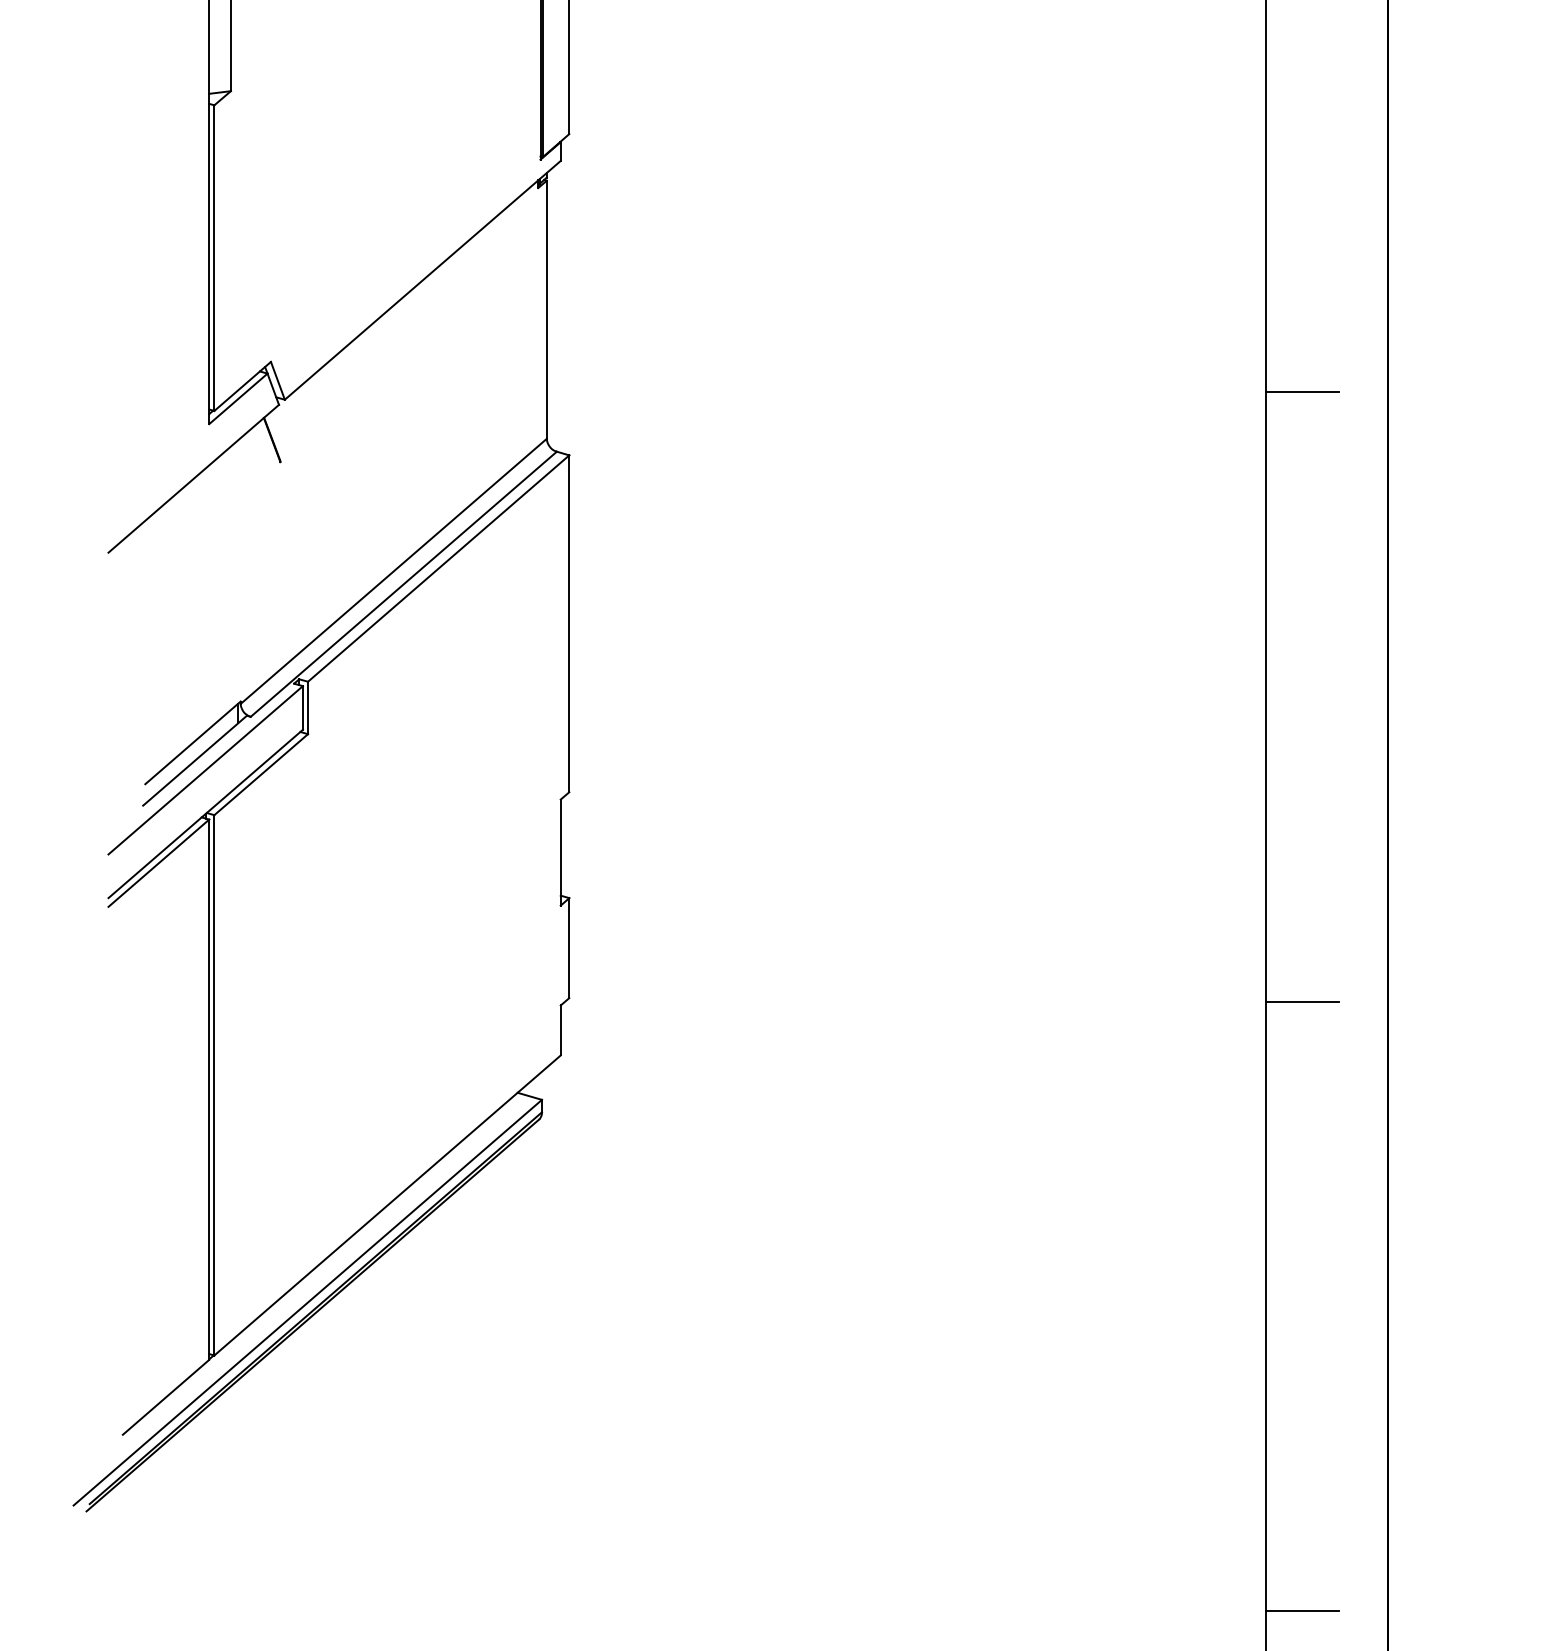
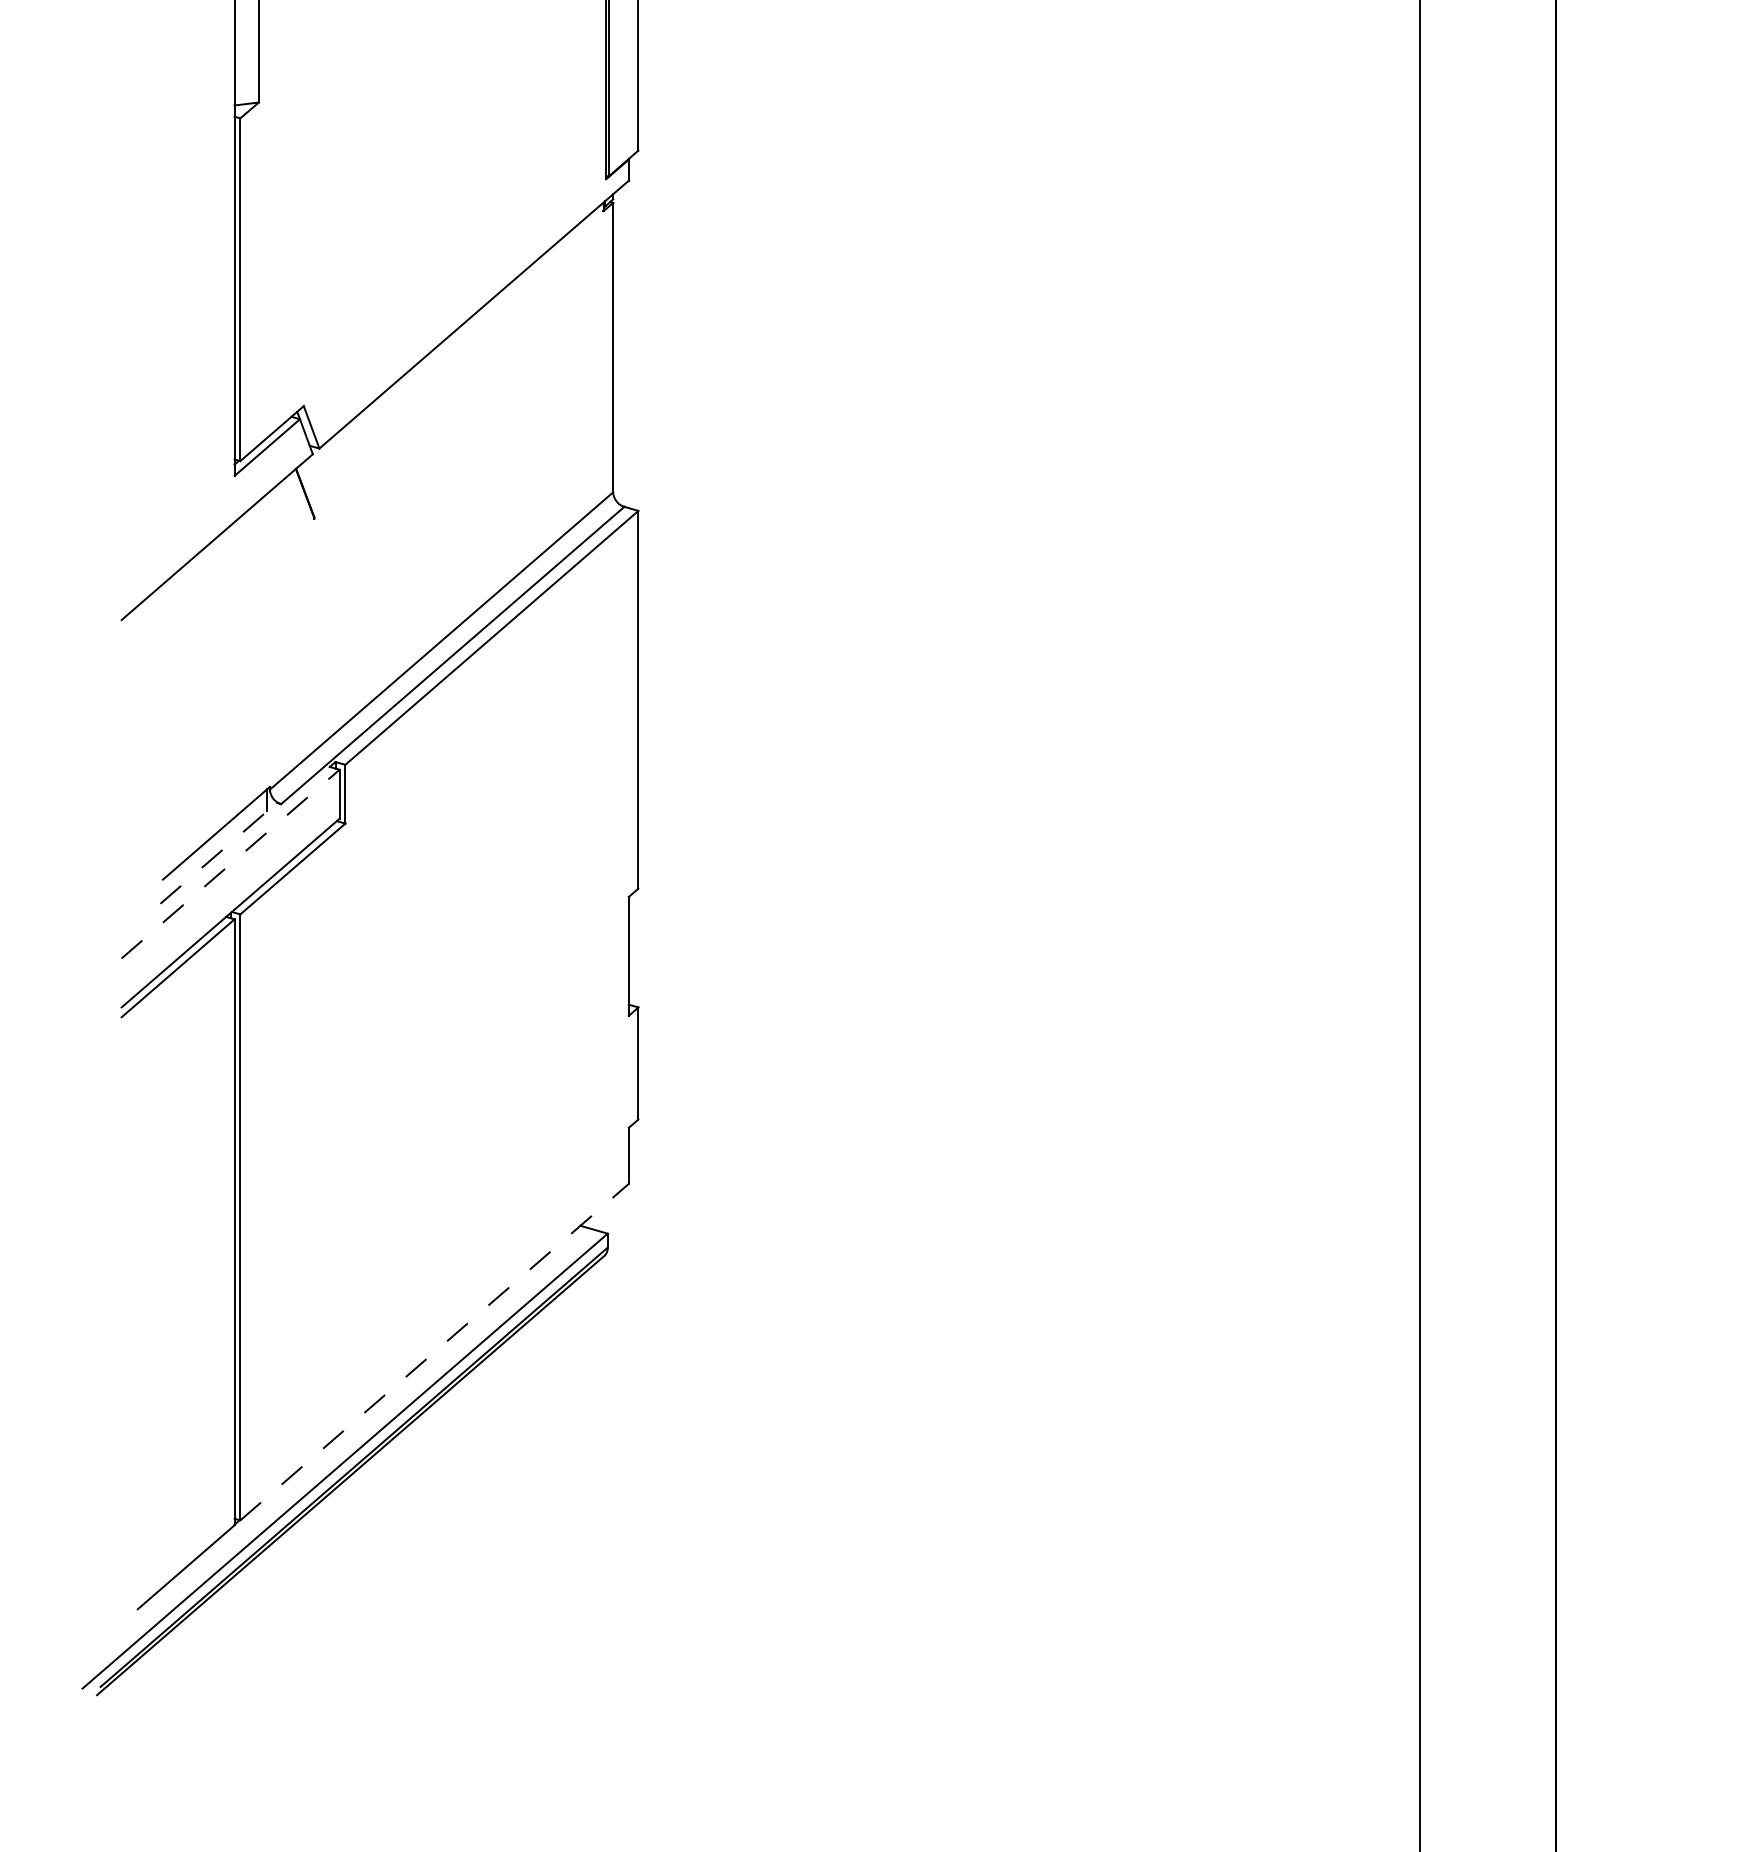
line: (1302, 391) -> (1460, 439), removed
line: (195, 759) -> (219, 852), solid -> dashed
line: (206, 769) -> (231, 863), solid -> dashed
line: (1302, 1001) -> (1460, 1123), removed
line: (387, 1205) -> (434, 1352), solid -> dashed
line: (1302, 1611) -> (1460, 1807), removed

